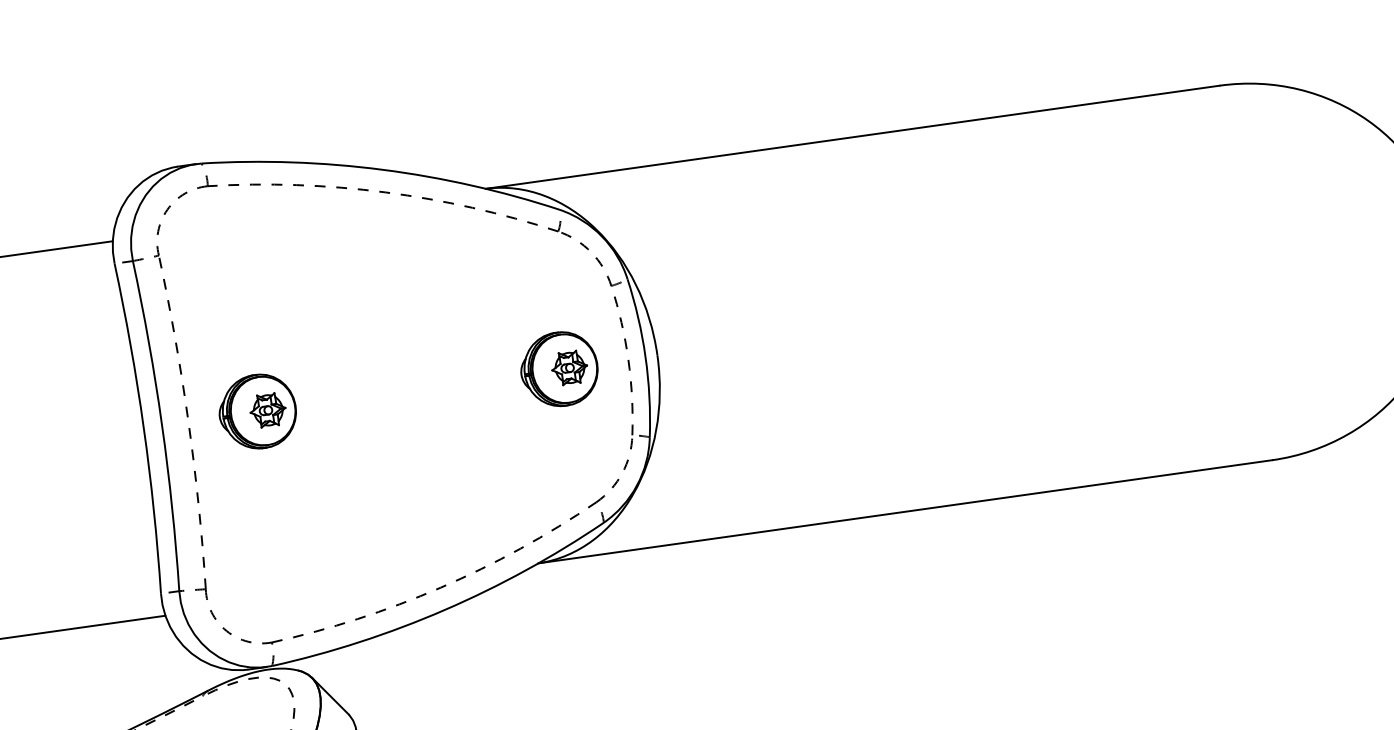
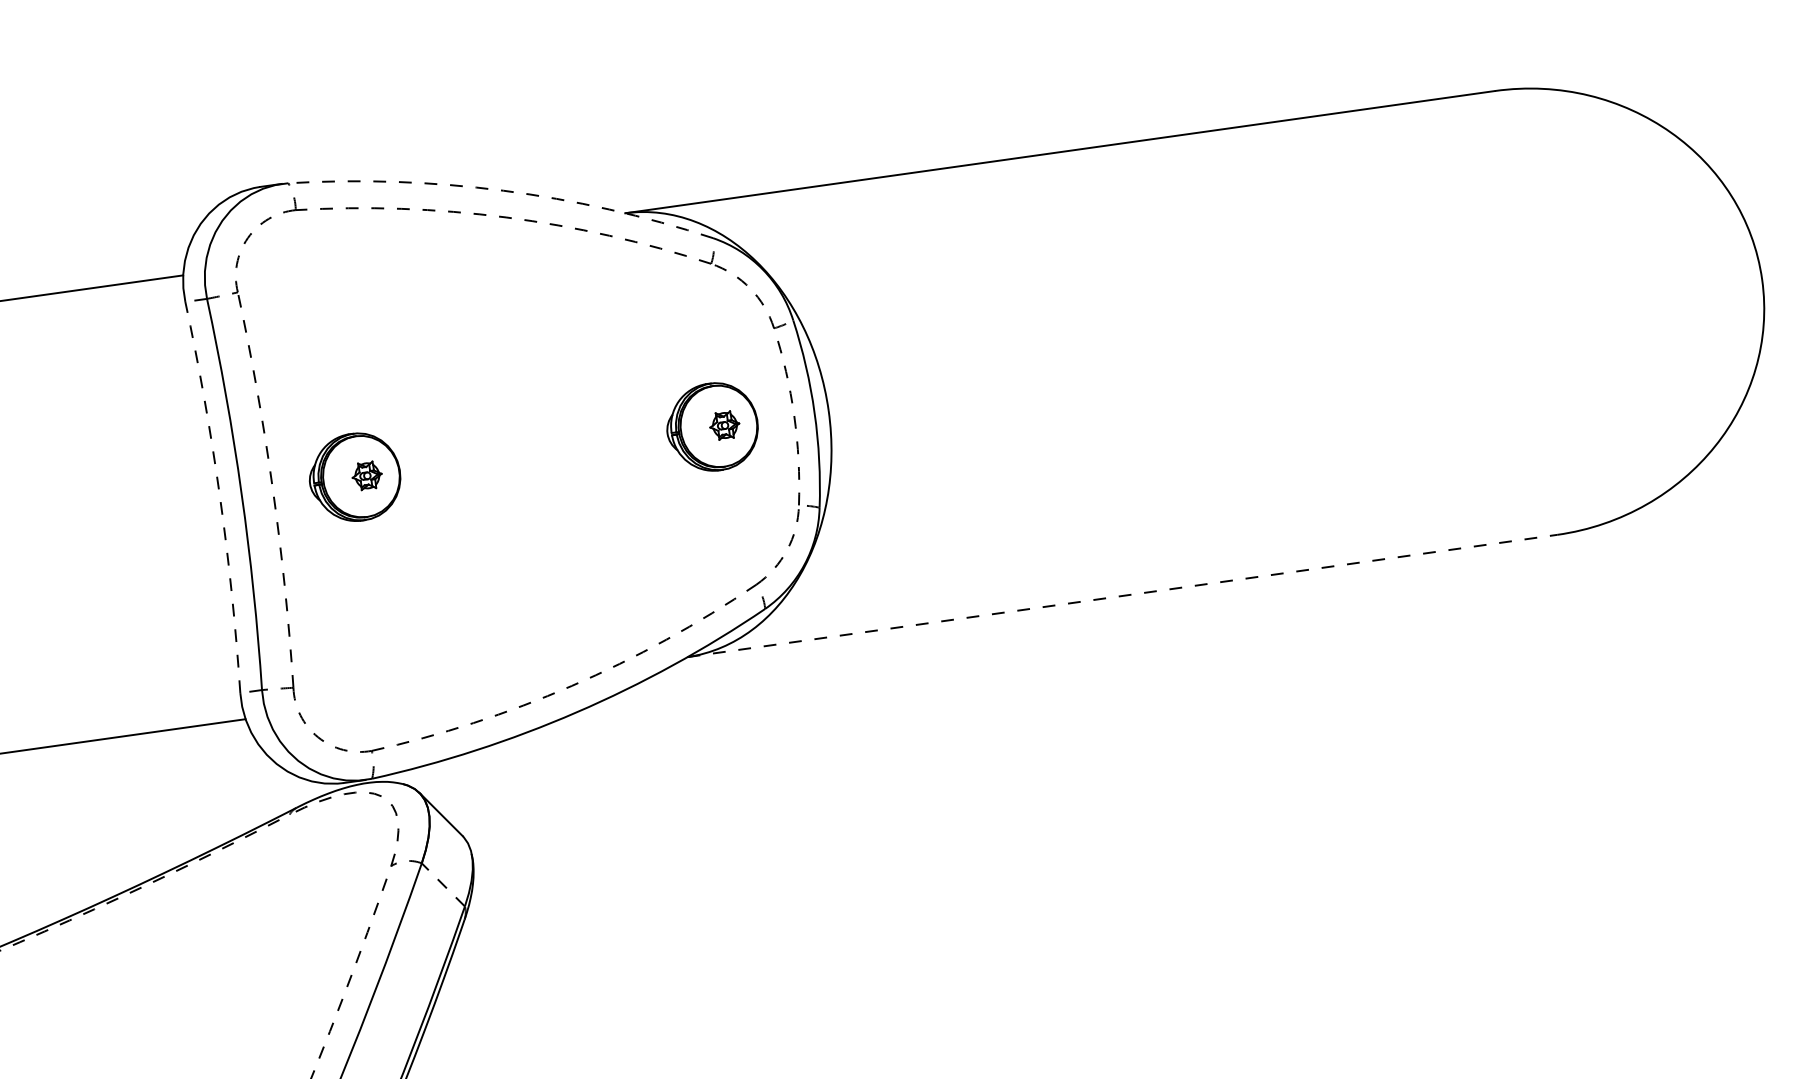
arc: (383, 169) -> (503, 190), solid -> dashed
part: (569, 367) -> (724, 425), size x0.7
part: (267, 410) -> (366, 475), size x0.7
arc: (143, 427) -> (219, 496), solid -> dashed
line: (905, 511) -> (1122, 595), solid -> dashed

